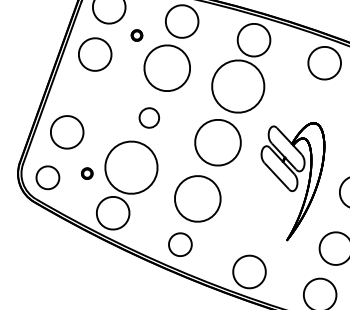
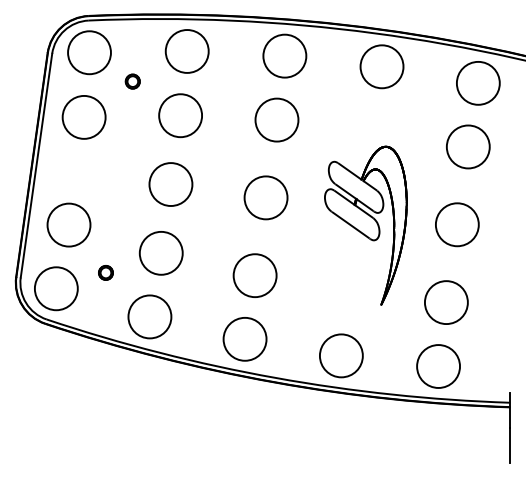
circle: (167, 68) -> (180, 115), size x0.71
circle: (237, 86) -> (276, 119), size x0.62
circle: (149, 117) -> (170, 184), size x1.67
circle: (217, 142) -> (265, 197), size x0.71
circle: (131, 166) -> (160, 252), size x0.62
circle: (48, 177) -> (56, 288), size x1.43
circle: (197, 198) -> (254, 275), size x0.71
circle: (179, 244) -> (244, 339), size x1.43

